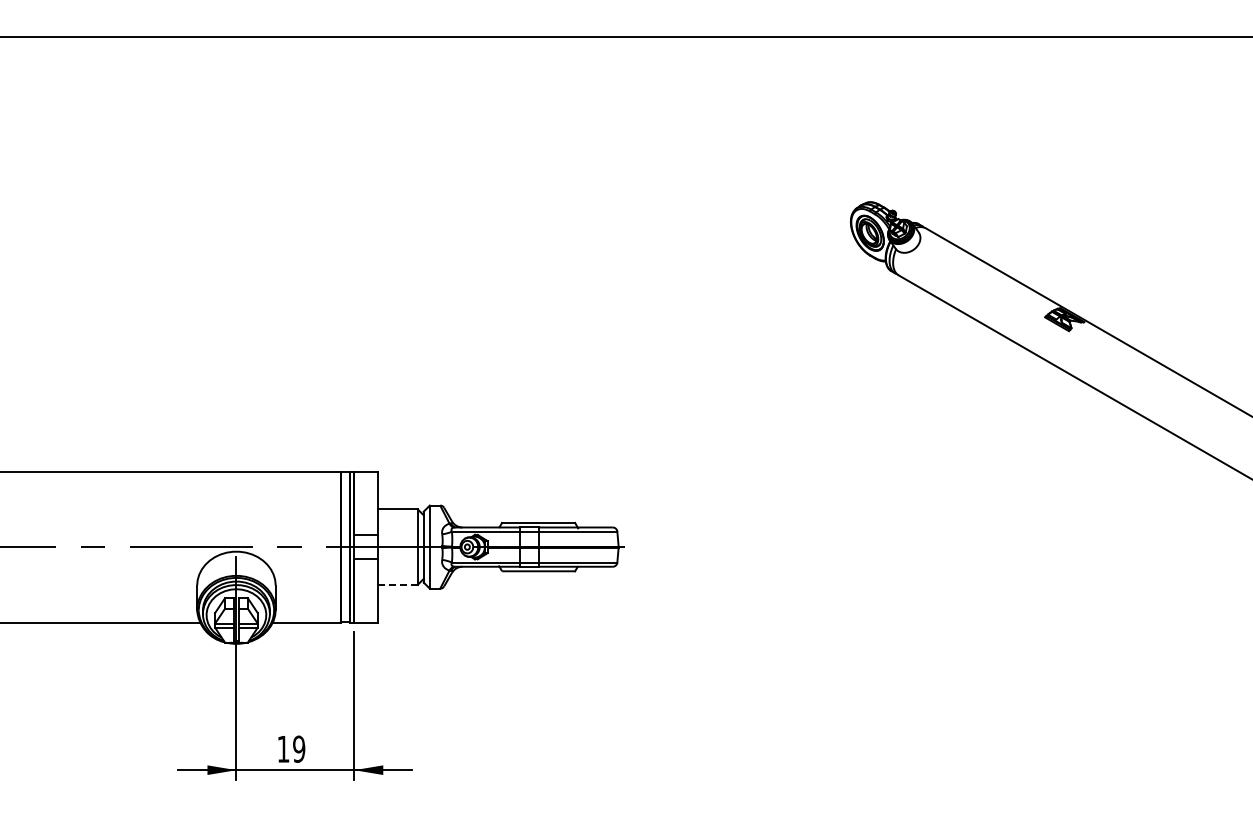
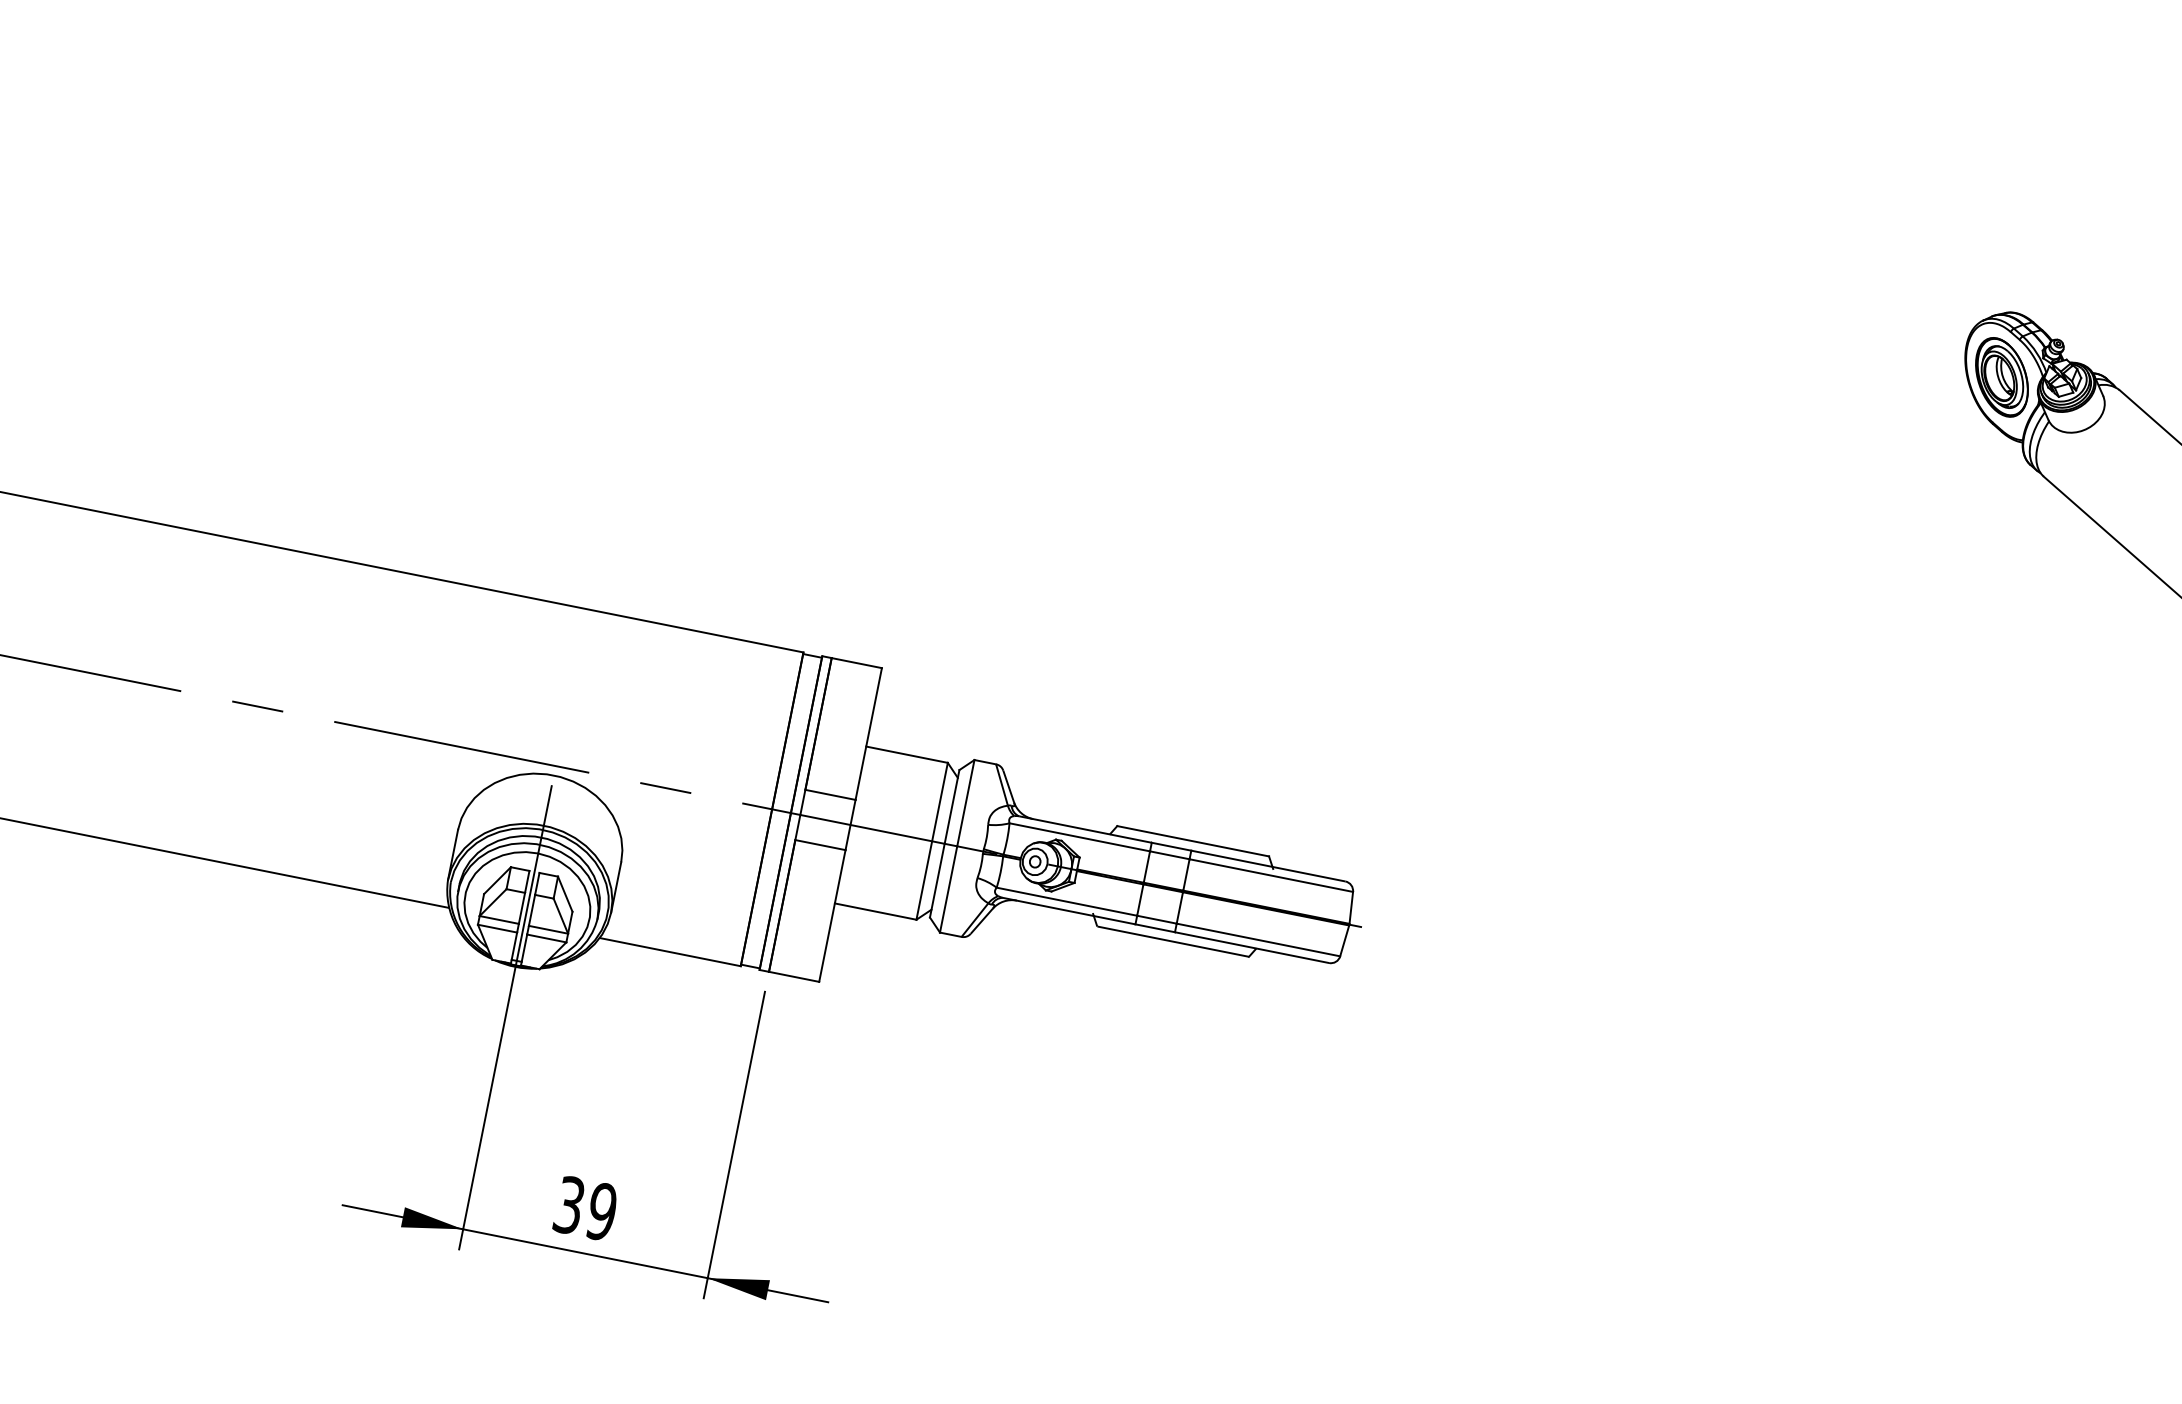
line: (398, 584) -> (876, 910), dashed -> solid
text: (283, 748) -> (569, 1203), 19 -> 39

